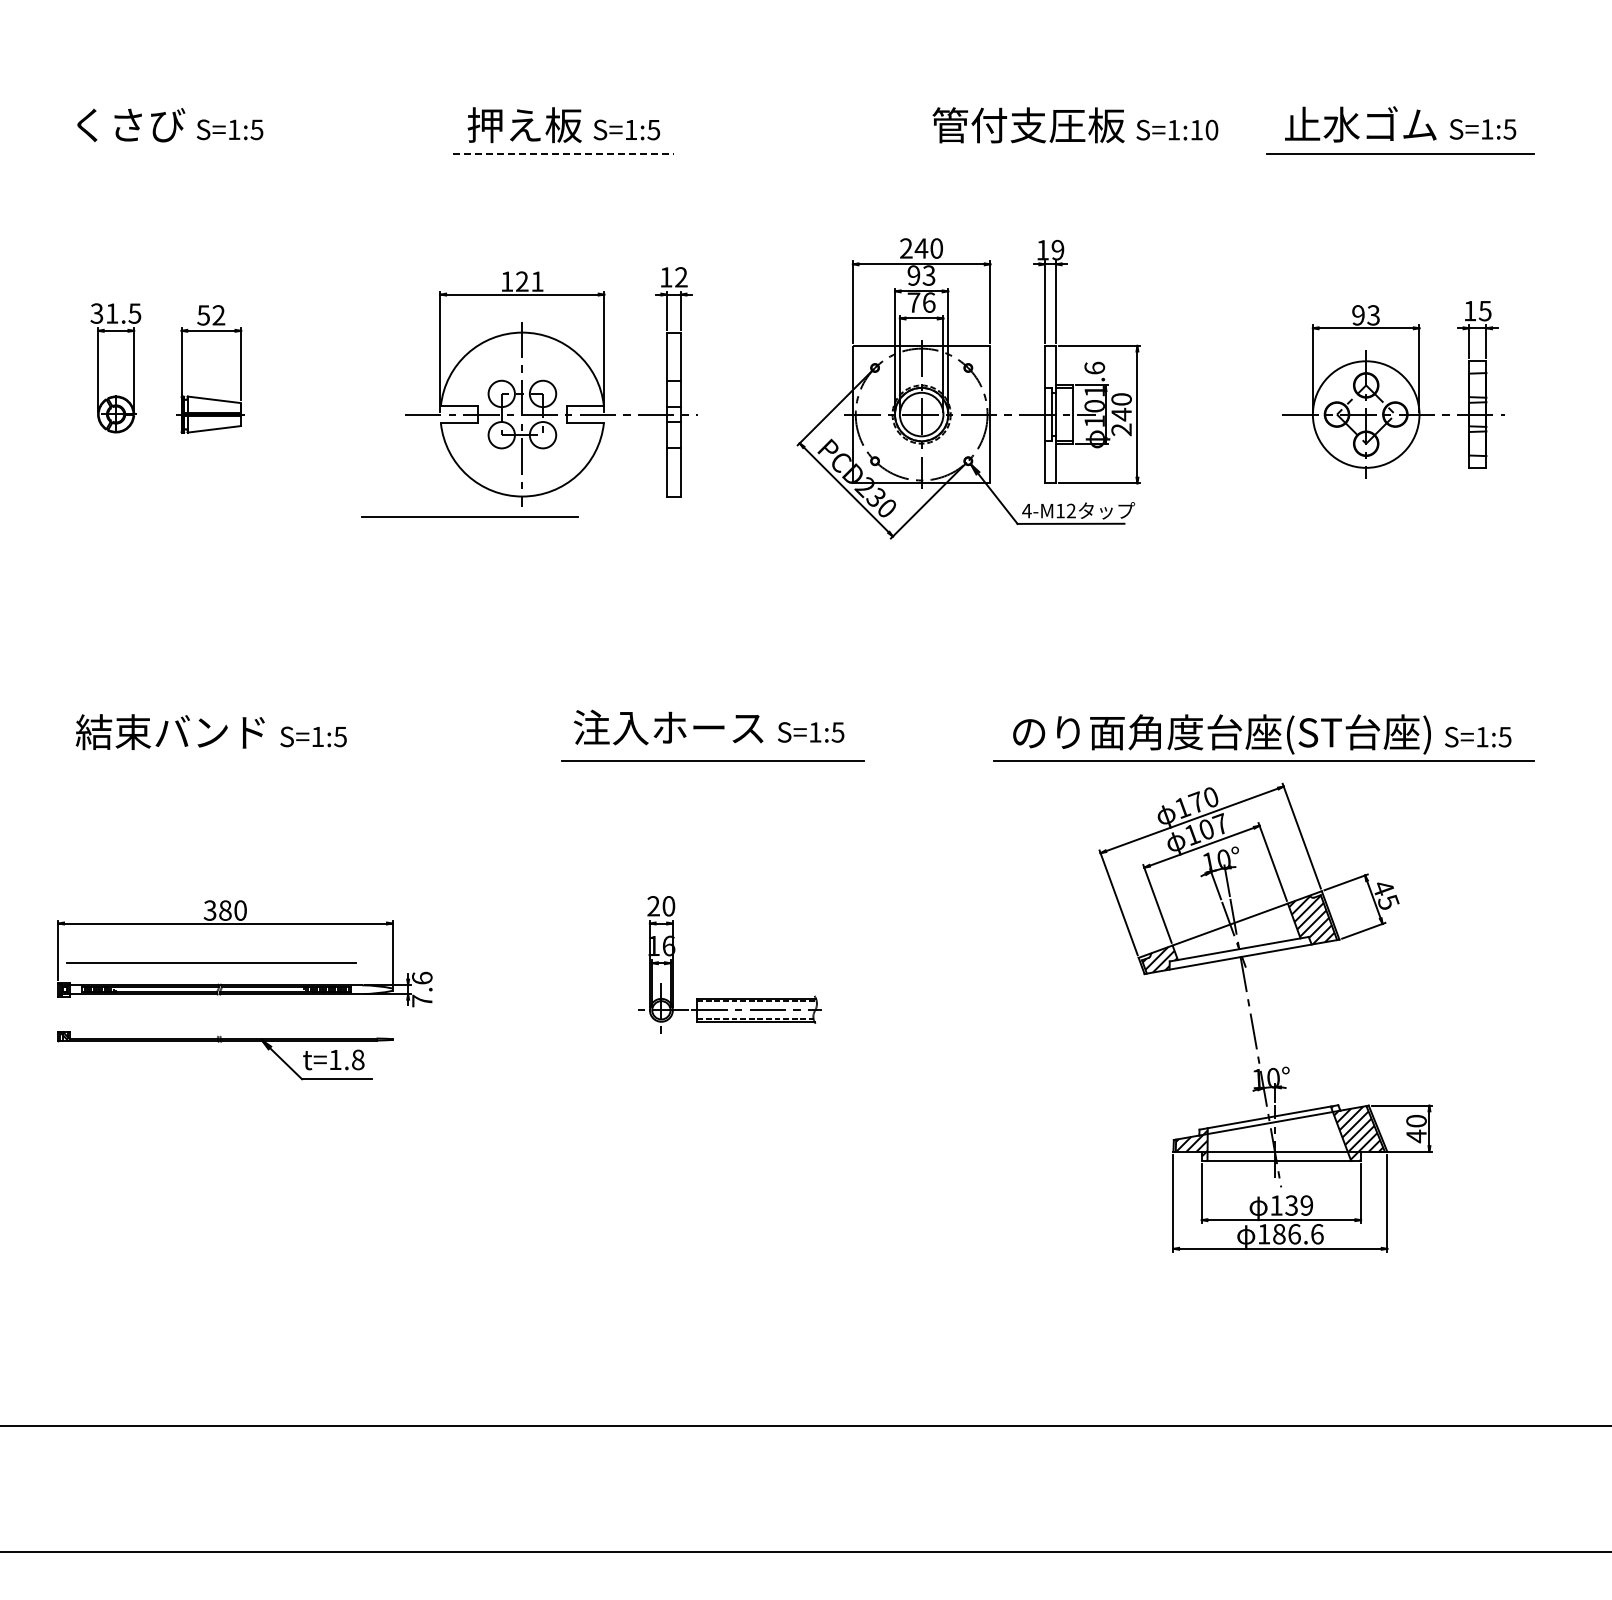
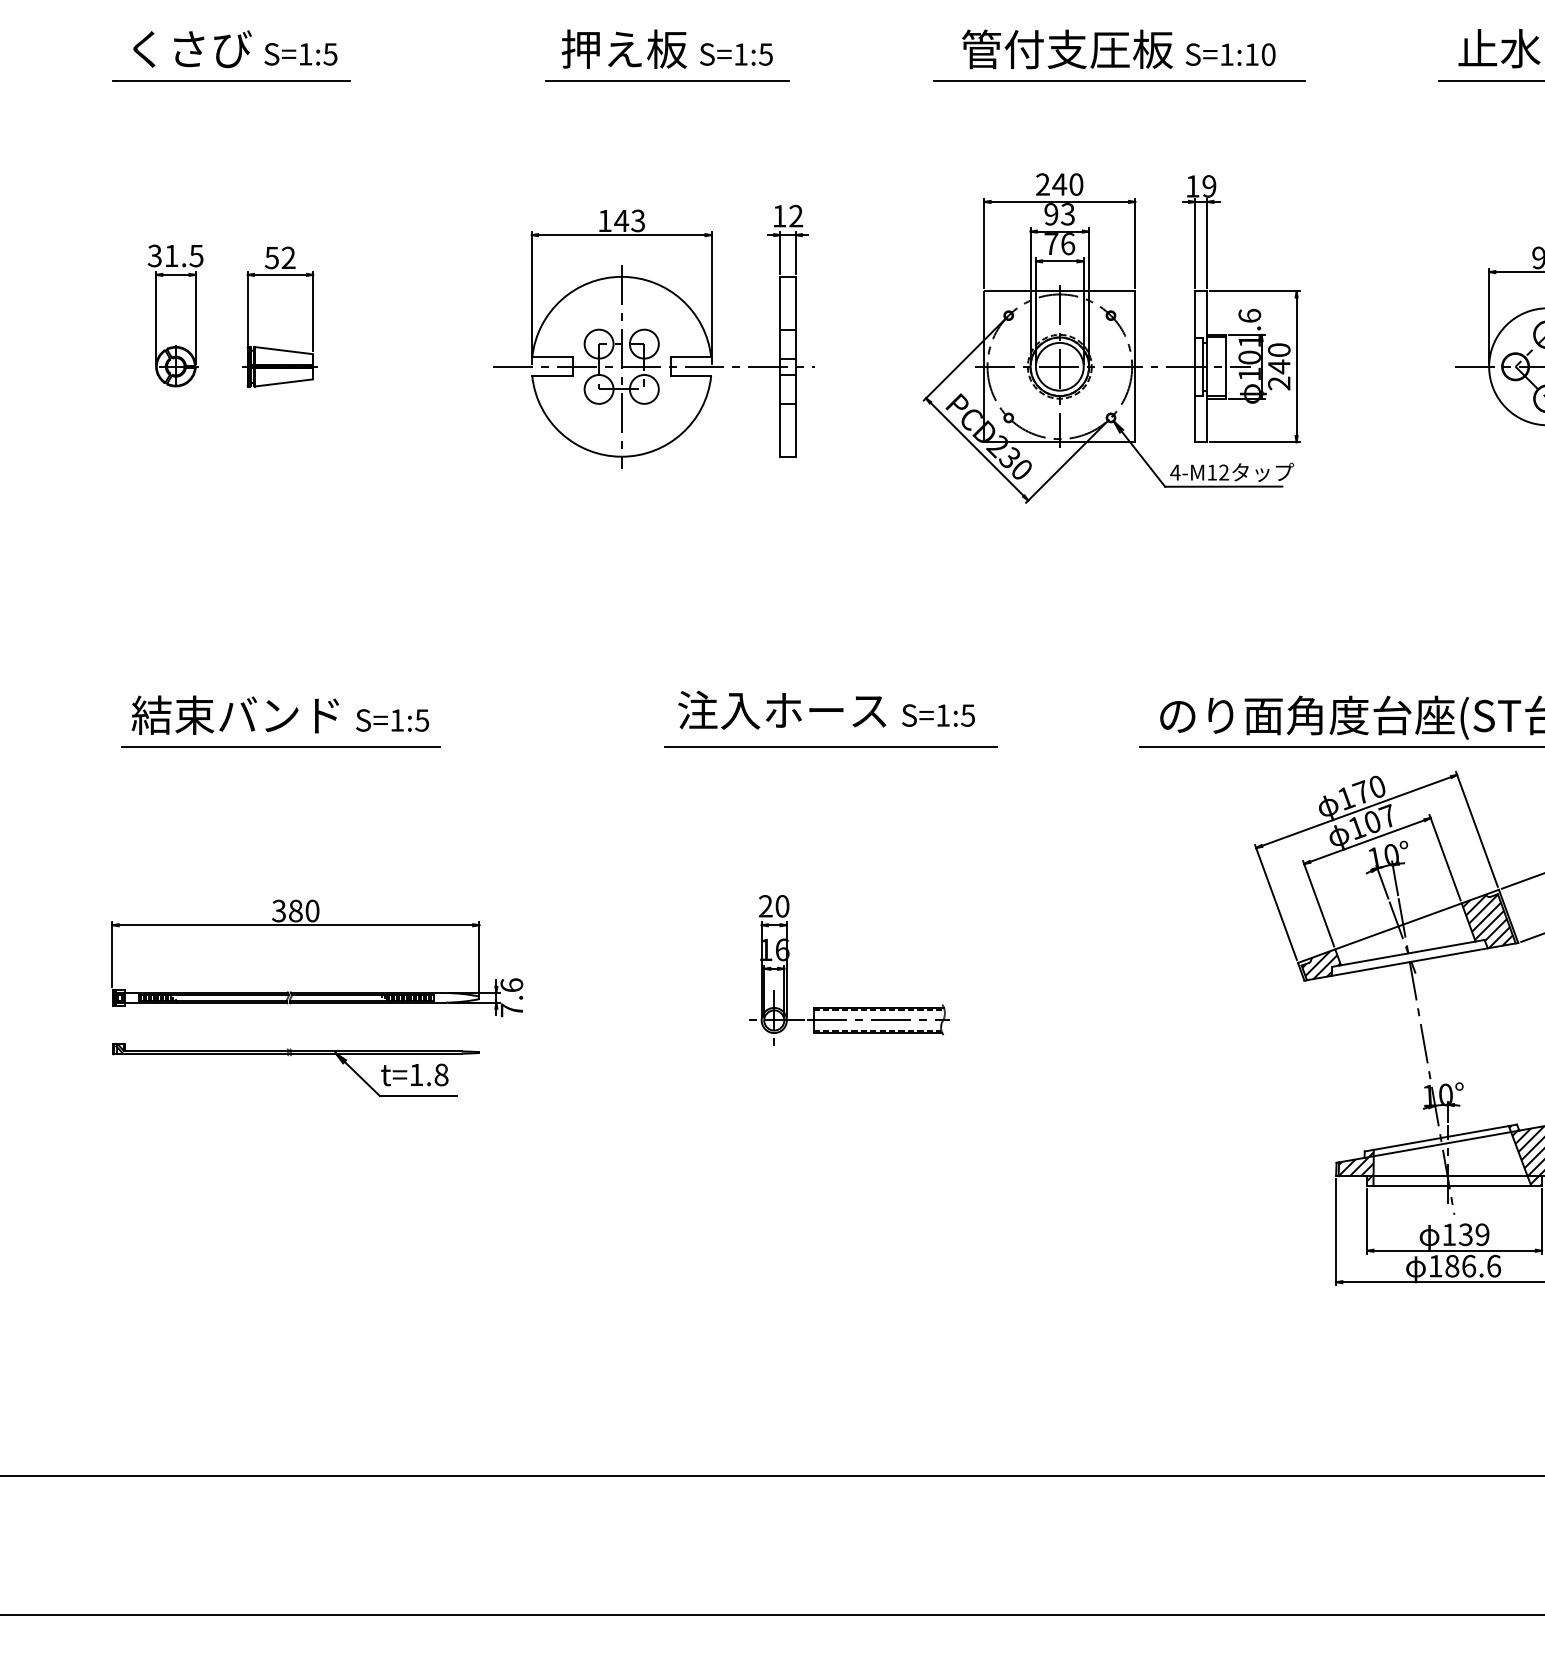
text: (1075, 125) -> (1118, 49), moved
line: (563, 153) -> (666, 80), dashed -> solid
line: (975, 153) -> (1118, 80), added
text: (529, 281) -> (629, 220), 121 -> 143
line: (469, 516) -> (231, 80), moved
line: (211, 962) -> (280, 746), moved

